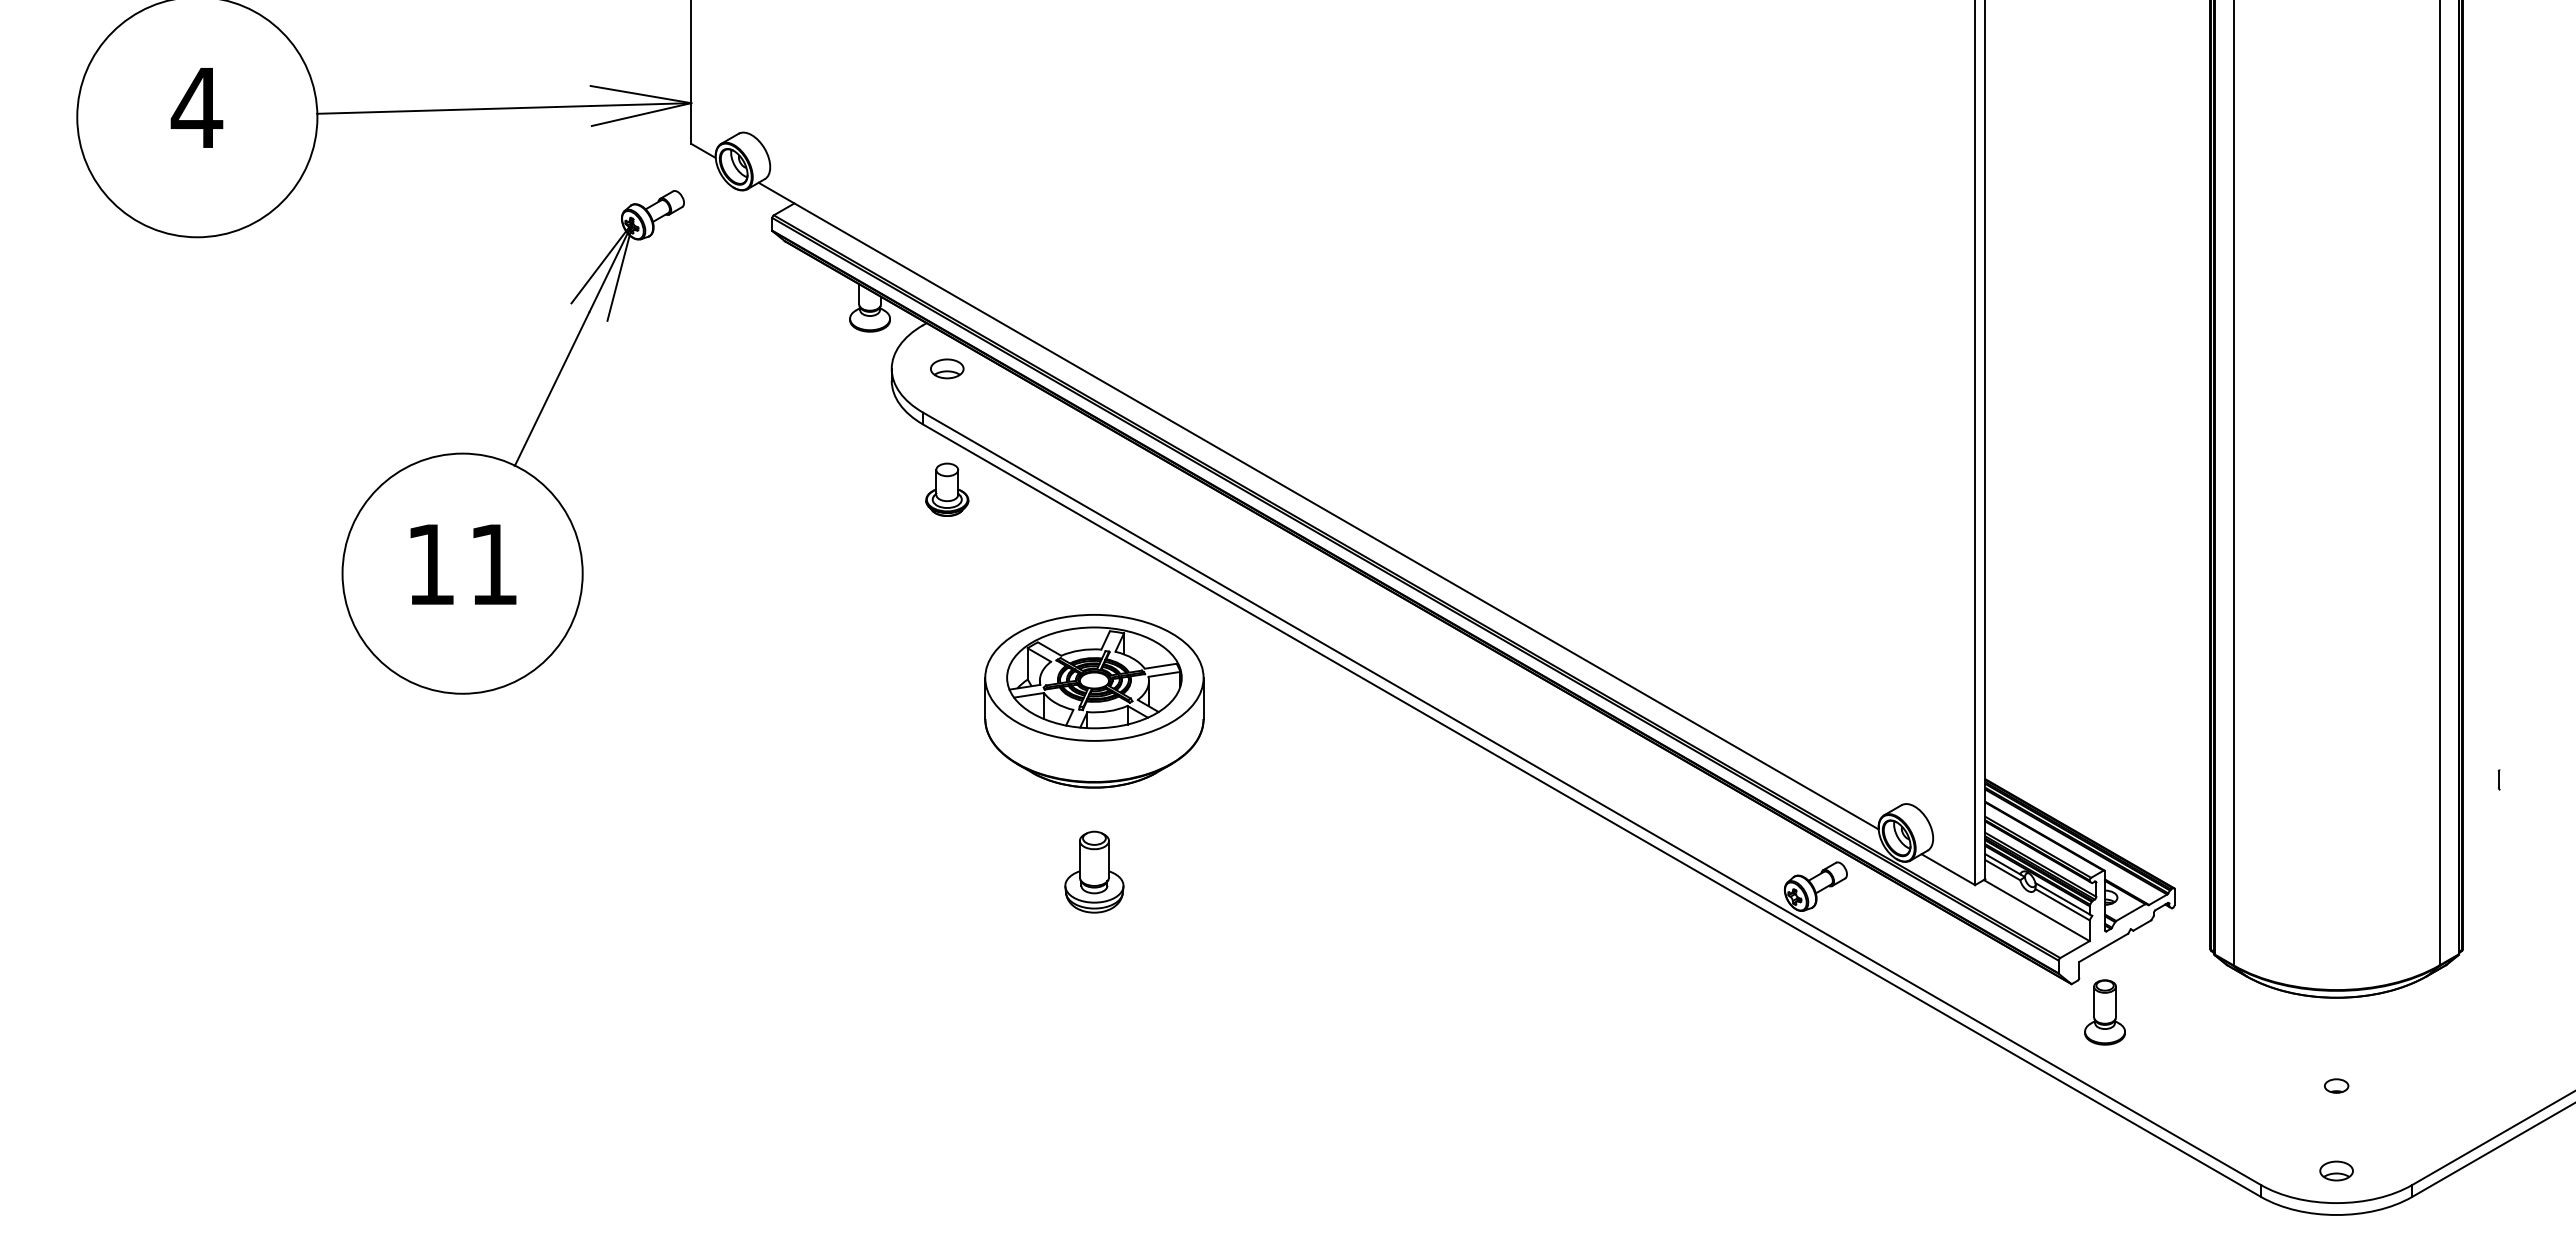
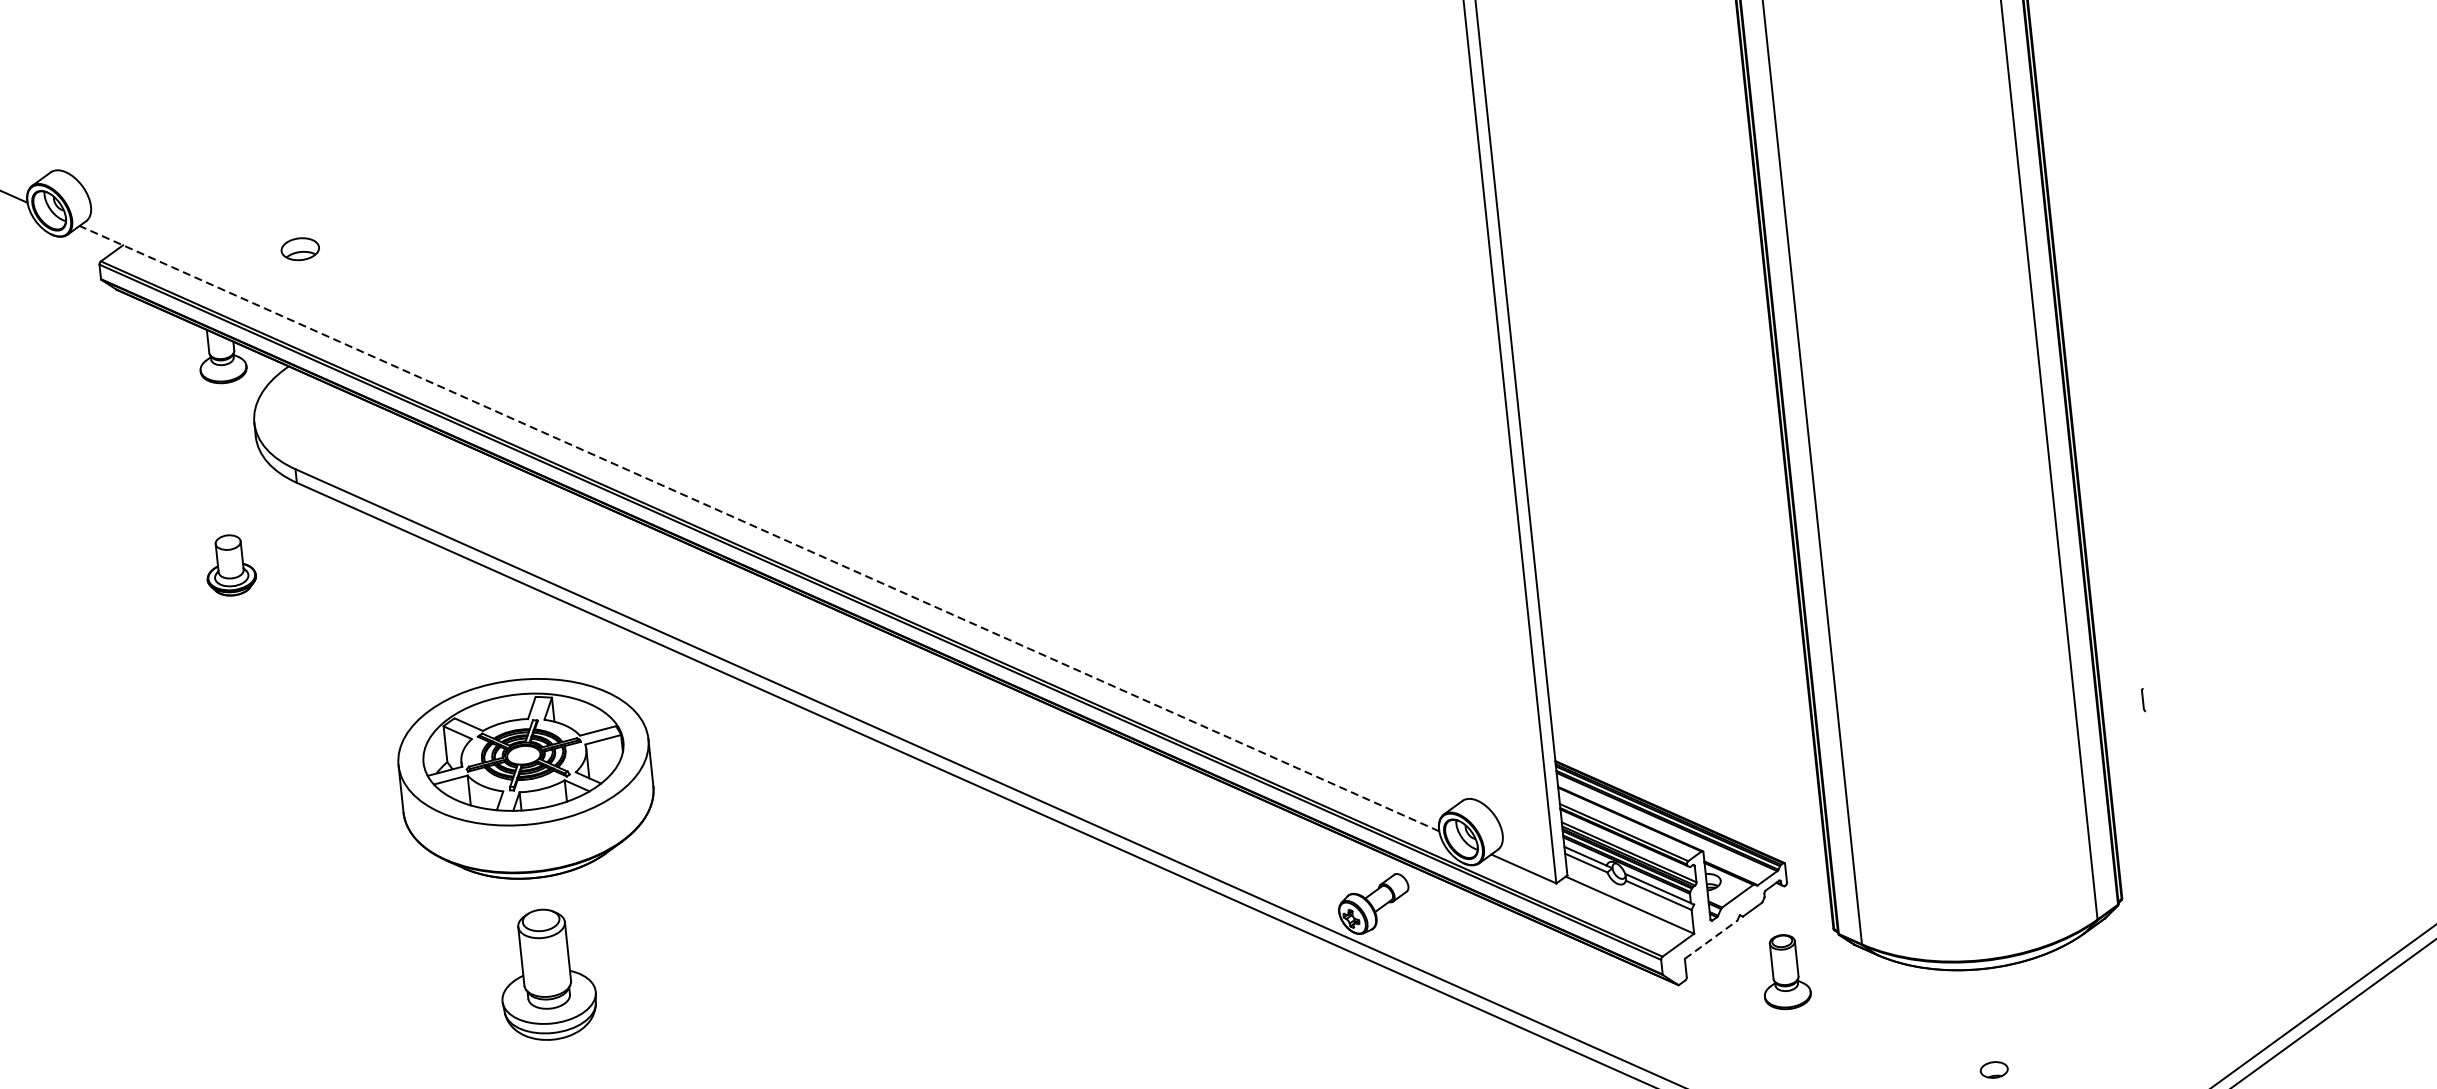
part: (947, 368) -> (300, 248), moved
part: (947, 489) -> (230, 565), moved
line: (1318, 506) -> (759, 529), solid -> dashed
part: (1094, 871) -> (546, 973), size x1.4
line: (2104, 947) -> (1711, 939), solid -> dashed
part: (2104, 1012) -> (1784, 972), moved

